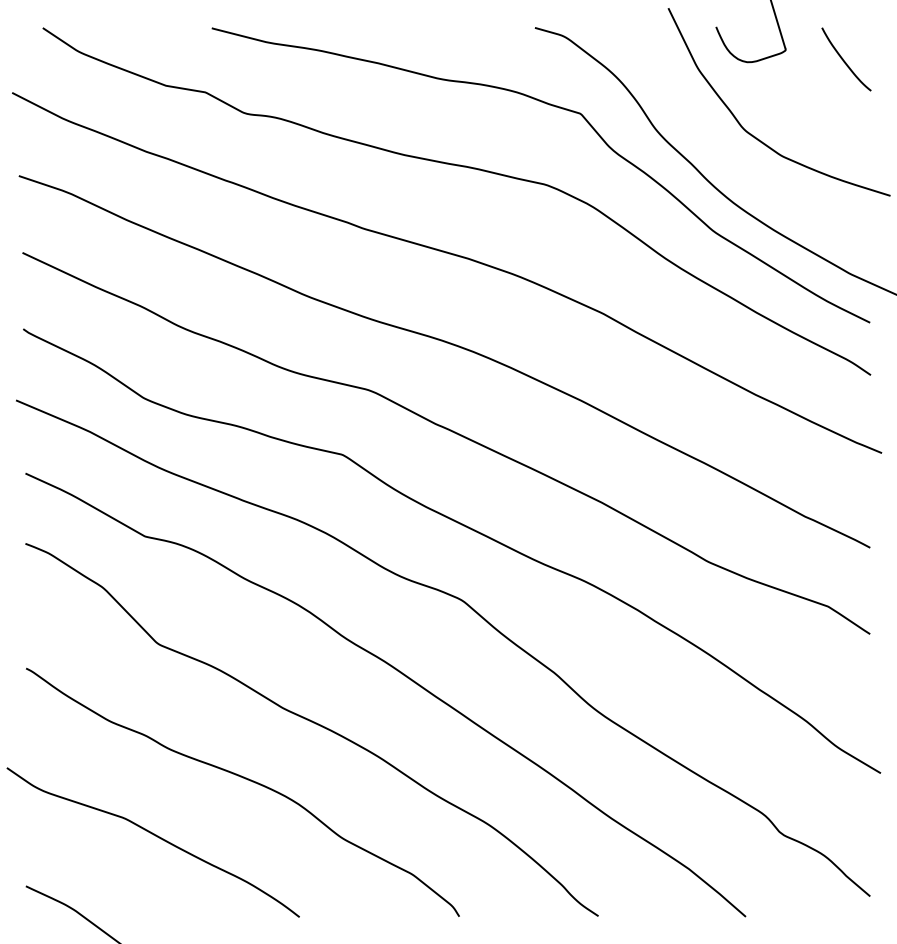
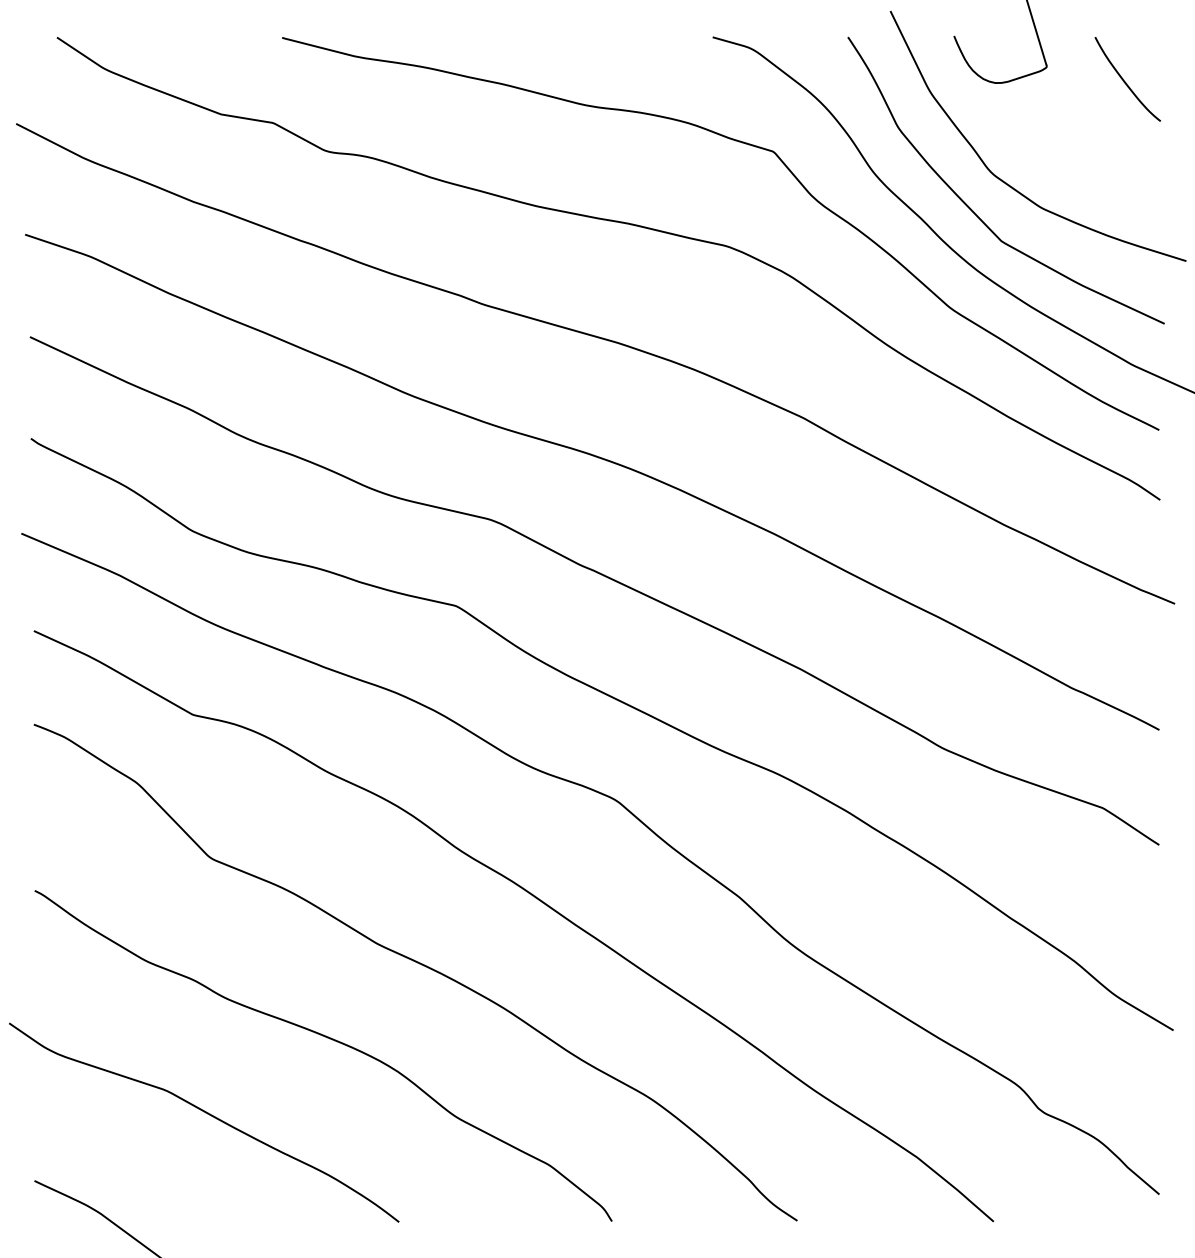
curve: (731, 158) -> (974, 211), added

